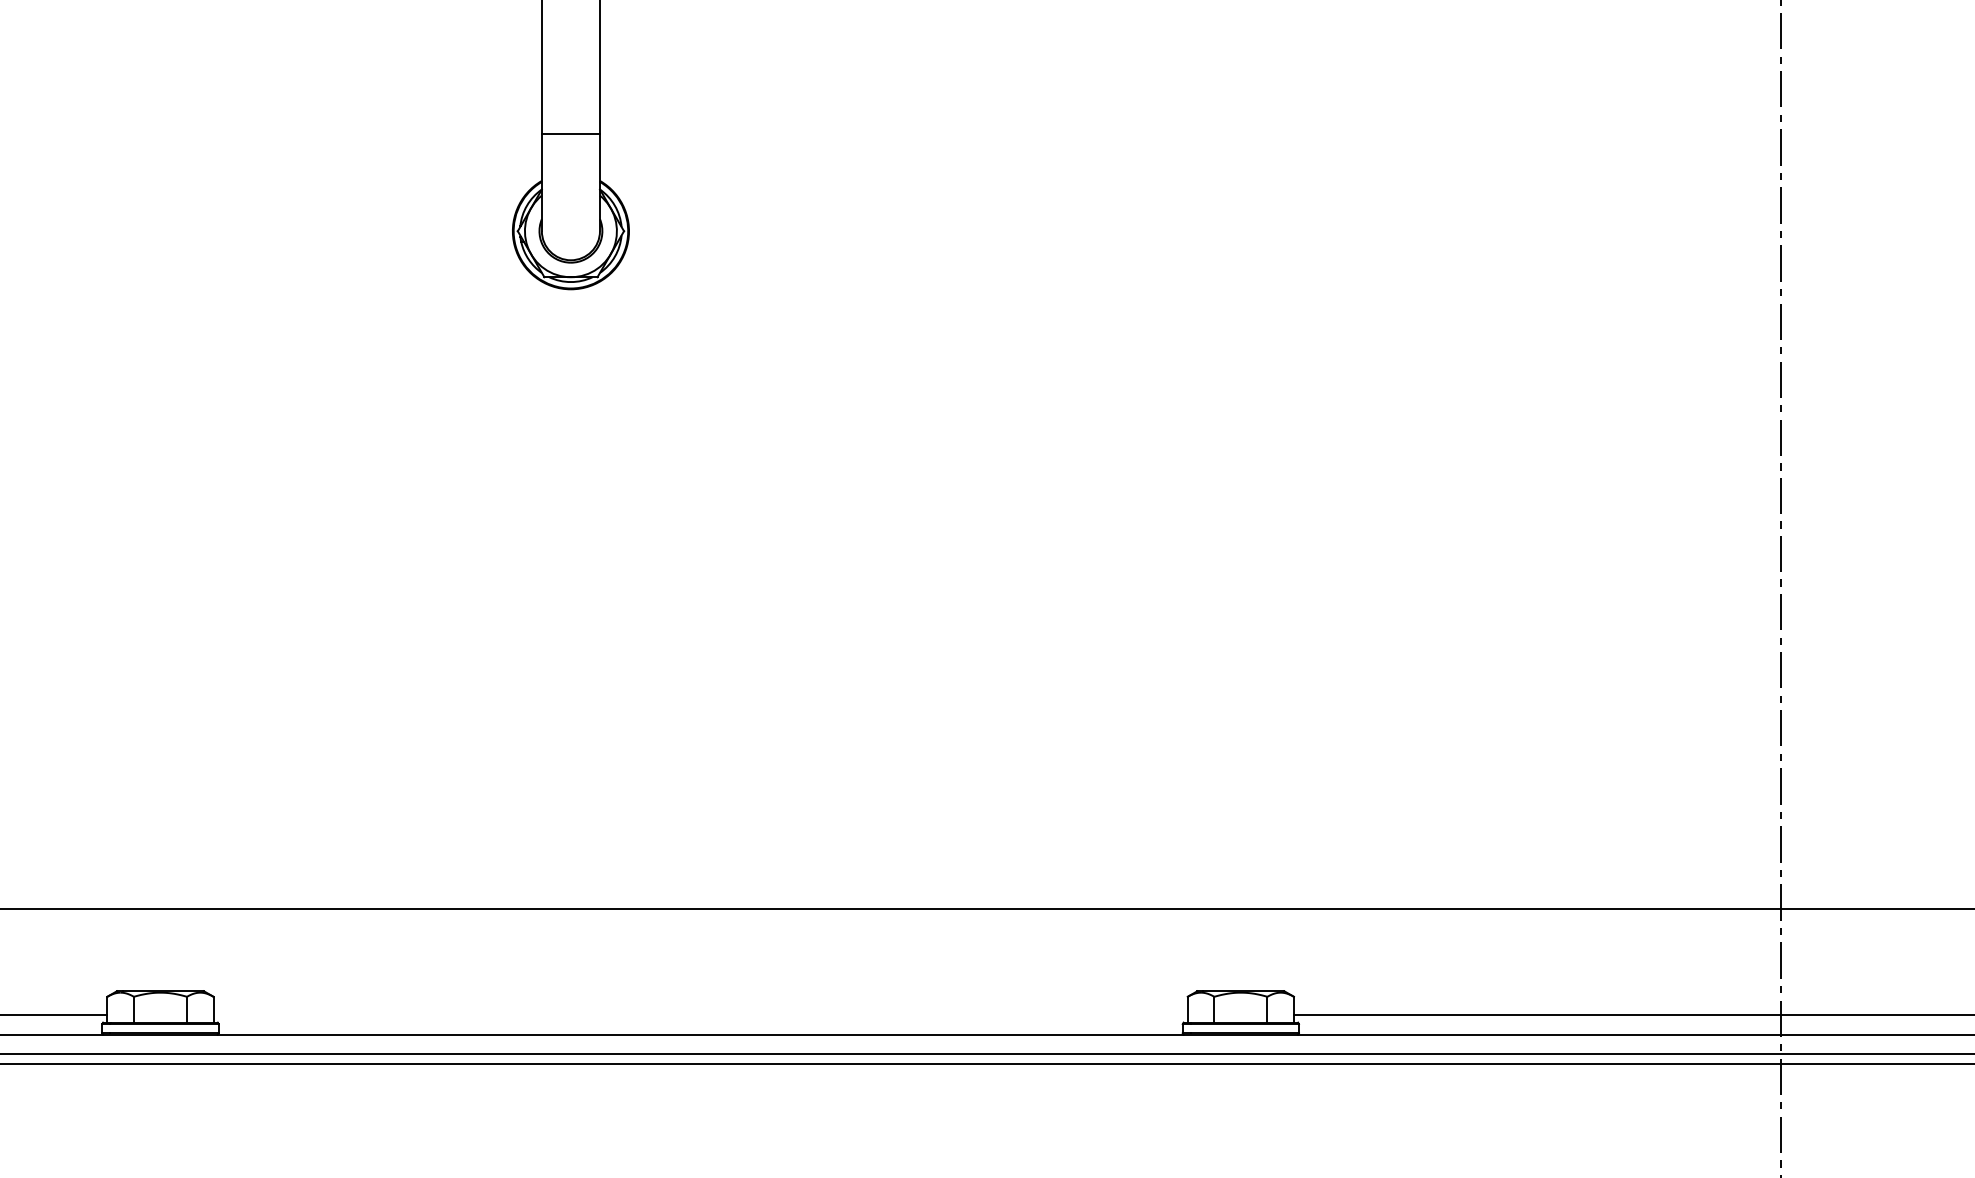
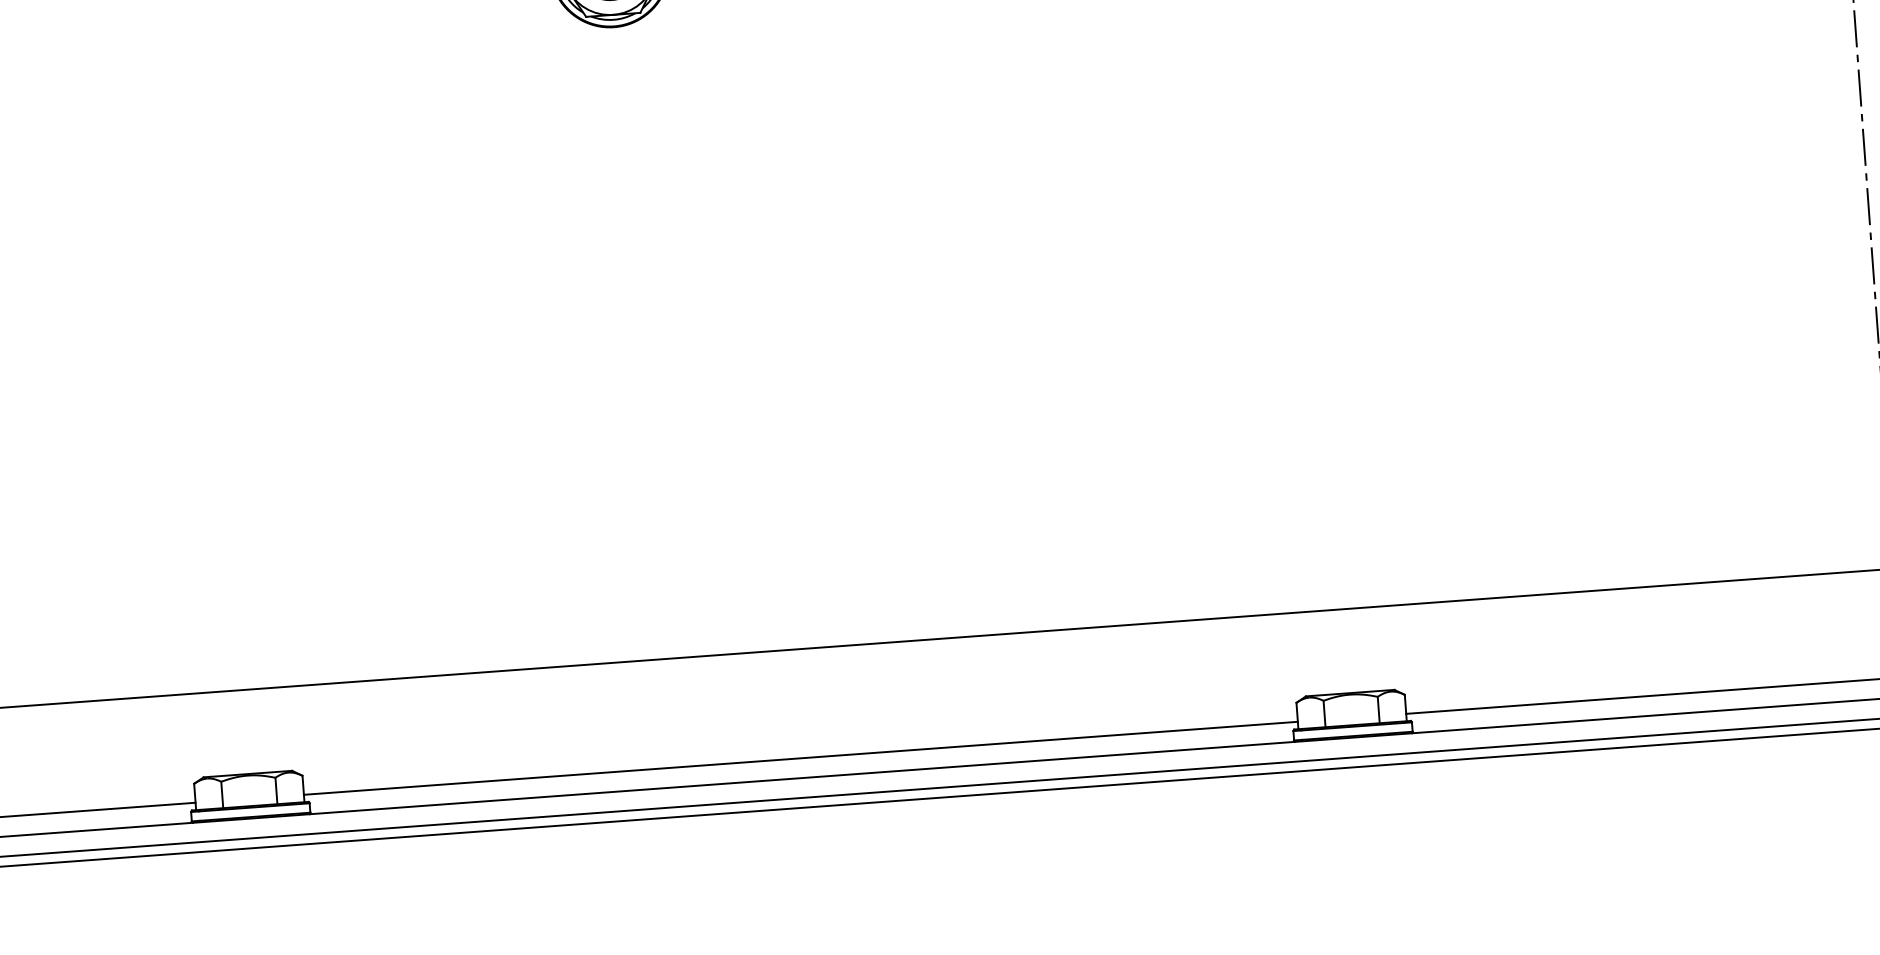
line: (700, 1015) -> (800, 758), added

